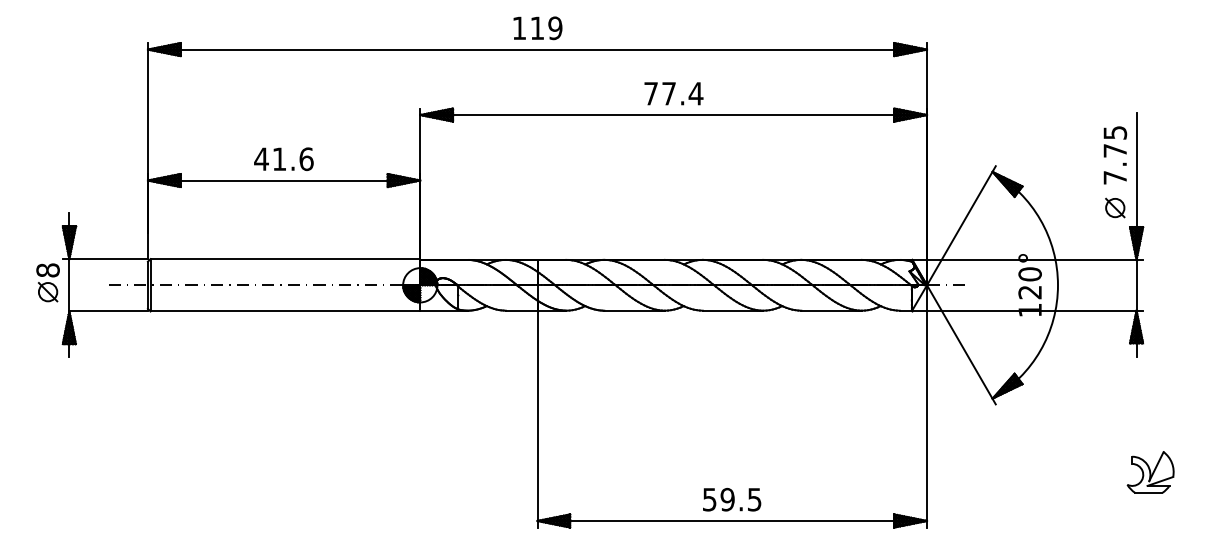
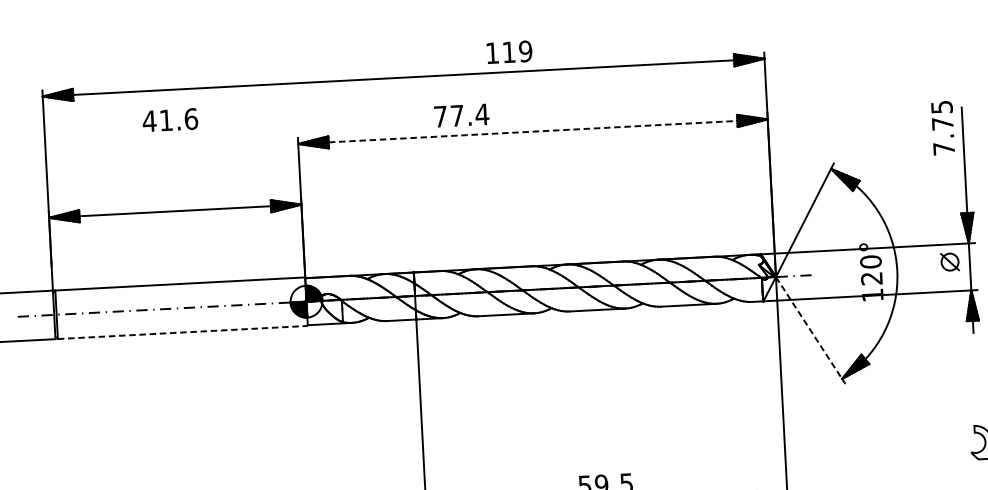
text: (537, 28) -> (509, 52), moved
text: (673, 93) -> (461, 115), moved
line: (674, 115) -> (533, 132), solid -> dashed
text: (1115, 155) -> (943, 128), moved
text: (283, 158) -> (169, 119), moved
part: (1115, 207) -> (950, 261), moved
line: (285, 311) -> (182, 332), solid -> dashed
line: (961, 344) -> (810, 330), solid -> dashed

